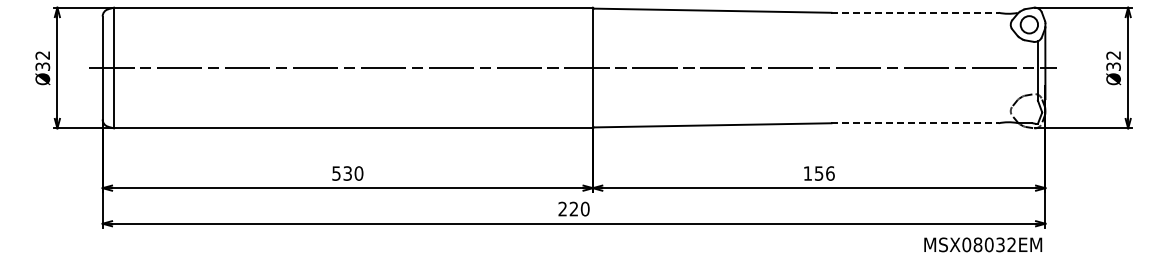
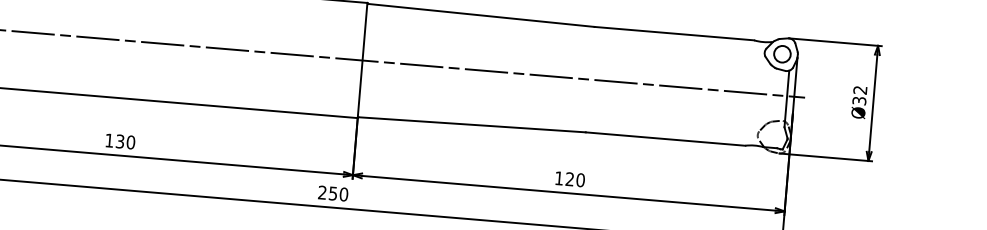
line: (915, 12) -> (674, 33), dashed -> solid
line: (915, 123) -> (665, 139), dashed -> solid
text: (336, 173) -> (109, 140), 530 -> 130
text: (824, 173) -> (575, 179), 156 -> 120
text: (573, 208) -> (332, 193), 220 -> 250

